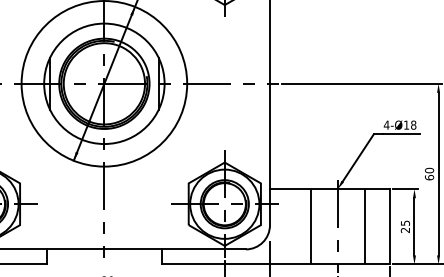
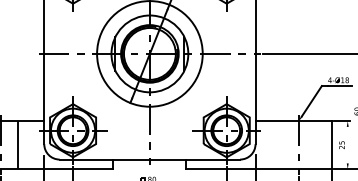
line: (414, 225) -> (347, 144), removed
line: (310, 227) -> (281, 145), removed
line: (365, 227) -> (316, 145), removed

